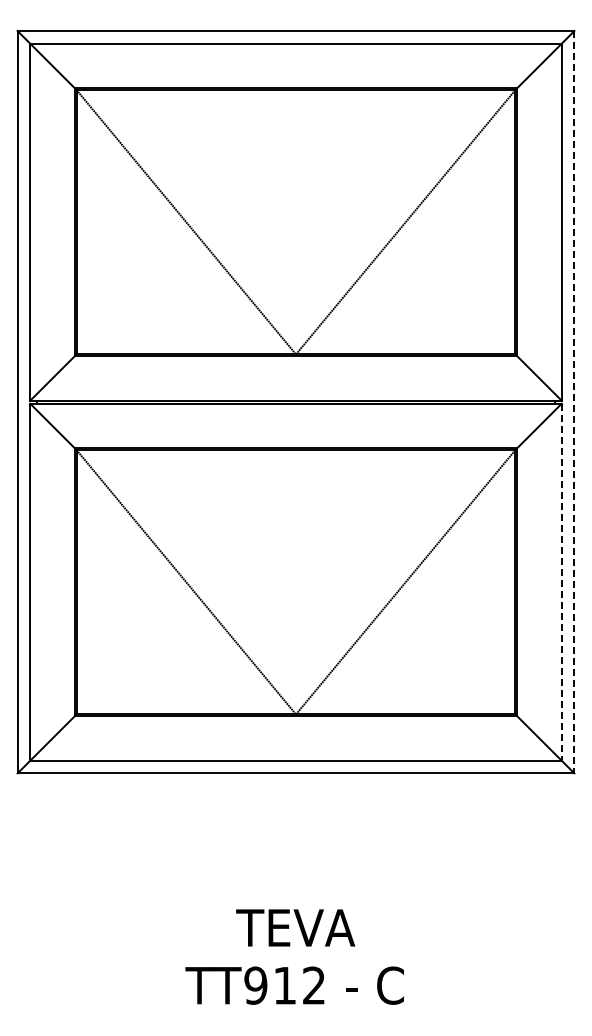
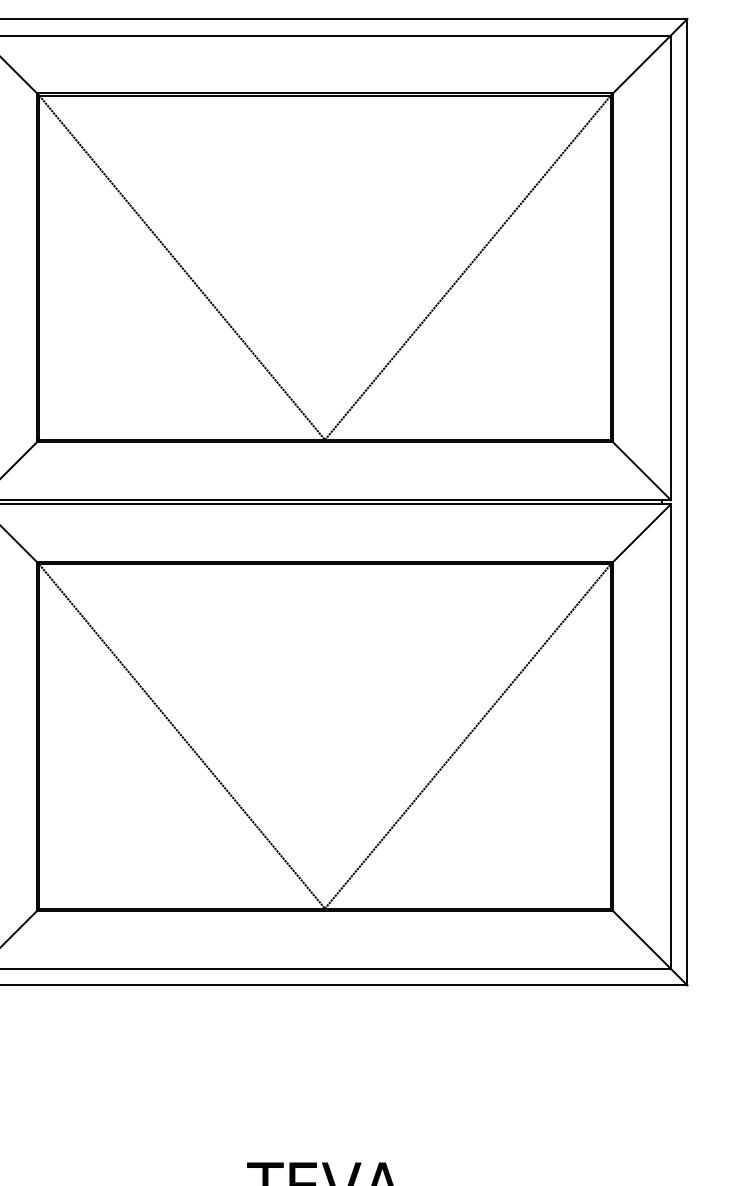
line: (574, 402) -> (687, 502), dashed -> solid
line: (561, 582) -> (670, 736), dashed -> solid

